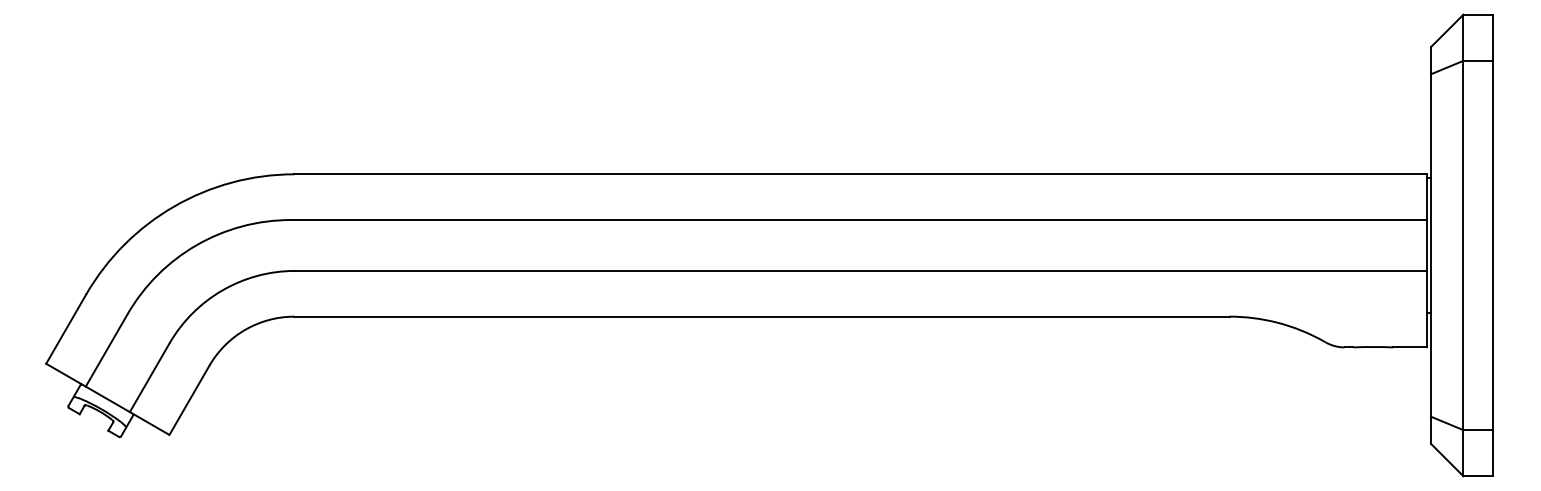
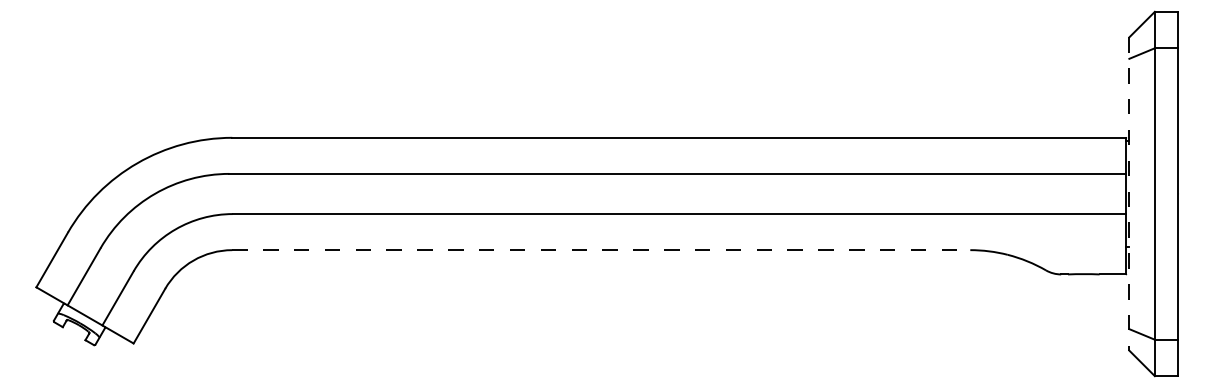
line: (1431, 245) -> (1129, 194), solid -> dashed
line: (761, 316) -> (600, 250), solid -> dashed

